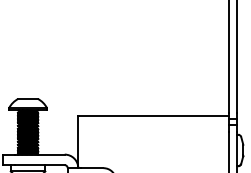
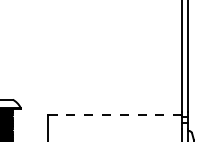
line: (154, 115) -> (115, 114), solid -> dashed

